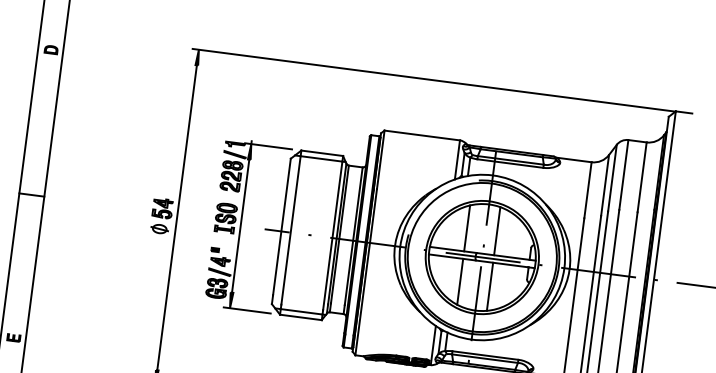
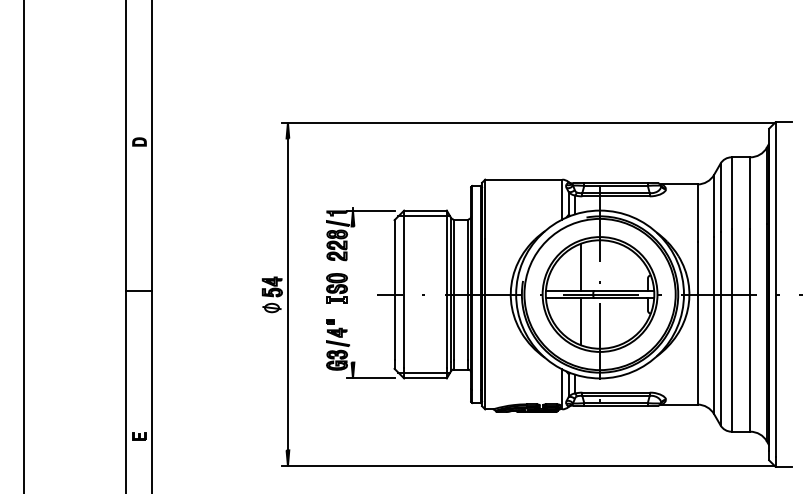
line: (240, 226) -> (352, 294), removed
line: (497, 230) -> (611, 265), removed
line: (489, 286) -> (611, 322), removed

